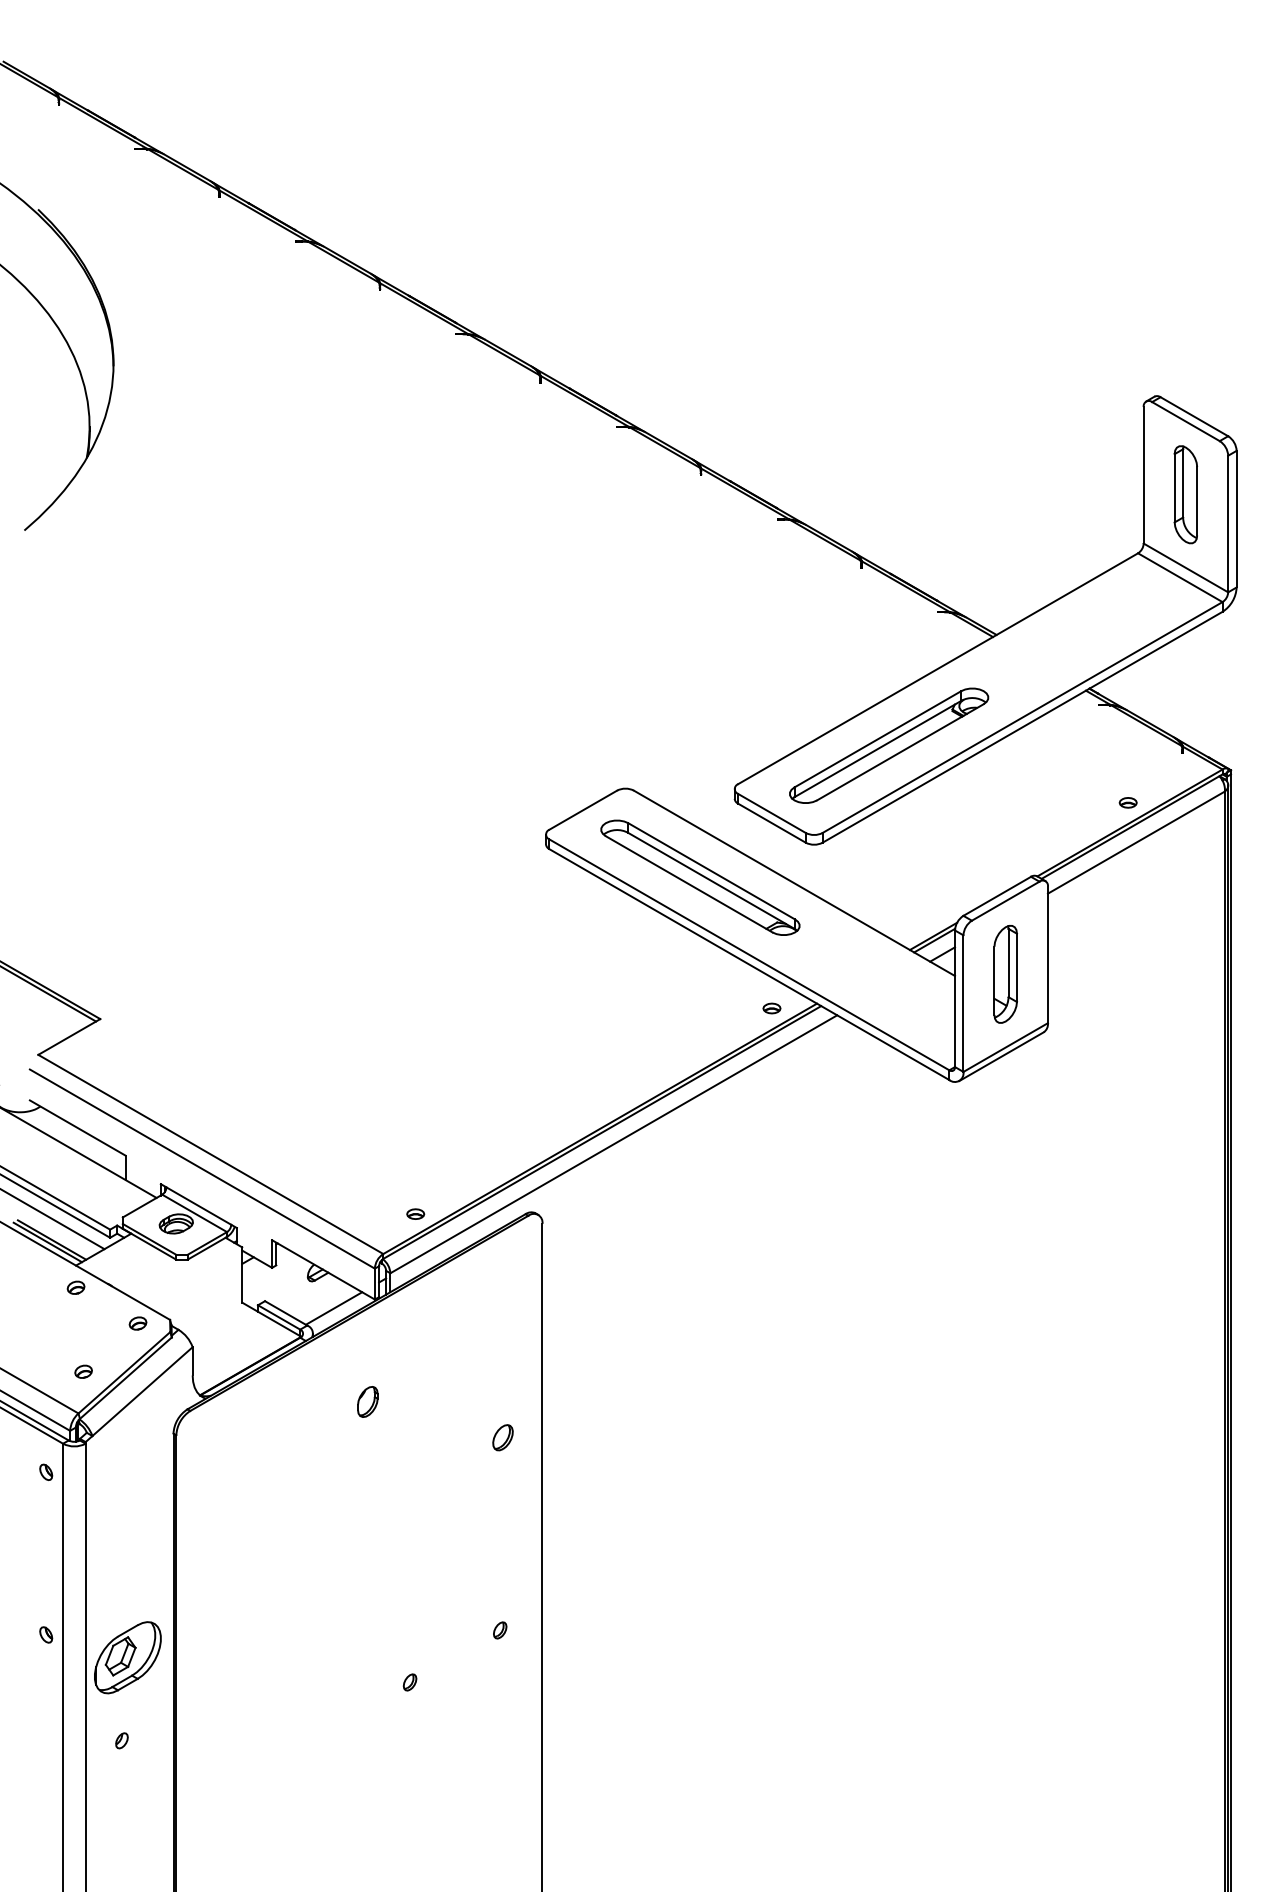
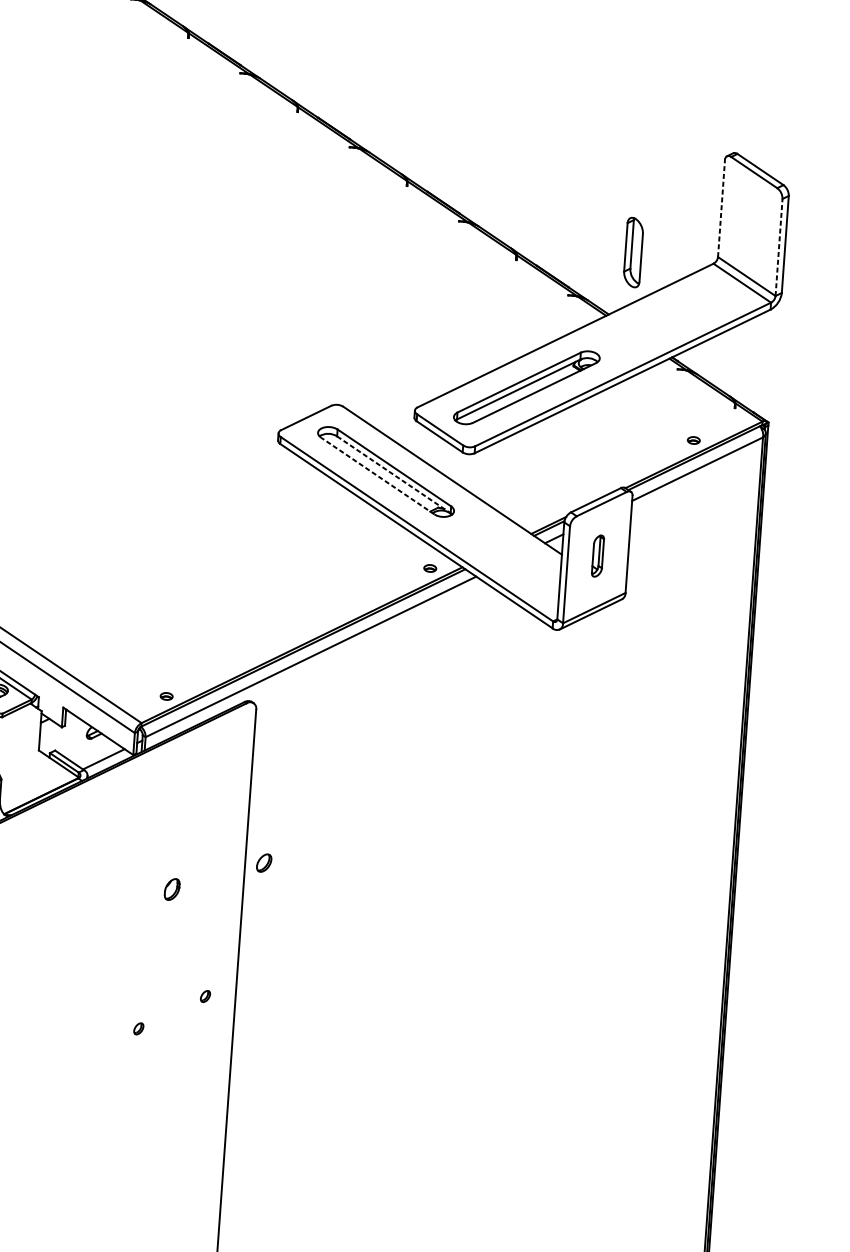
line: (1143, 474) -> (721, 208), solid -> dashed
part: (1185, 494) -> (633, 252), moved
line: (1228, 523) -> (779, 247), solid -> dashed
line: (712, 881) -> (394, 475), solid -> dashed
line: (688, 884) -> (377, 476), solid -> dashed
part: (1005, 974) -> (597, 556), size x0.6
part: (367, 1401) -> (171, 889), moved
part: (502, 1437) -> (263, 862), moved

